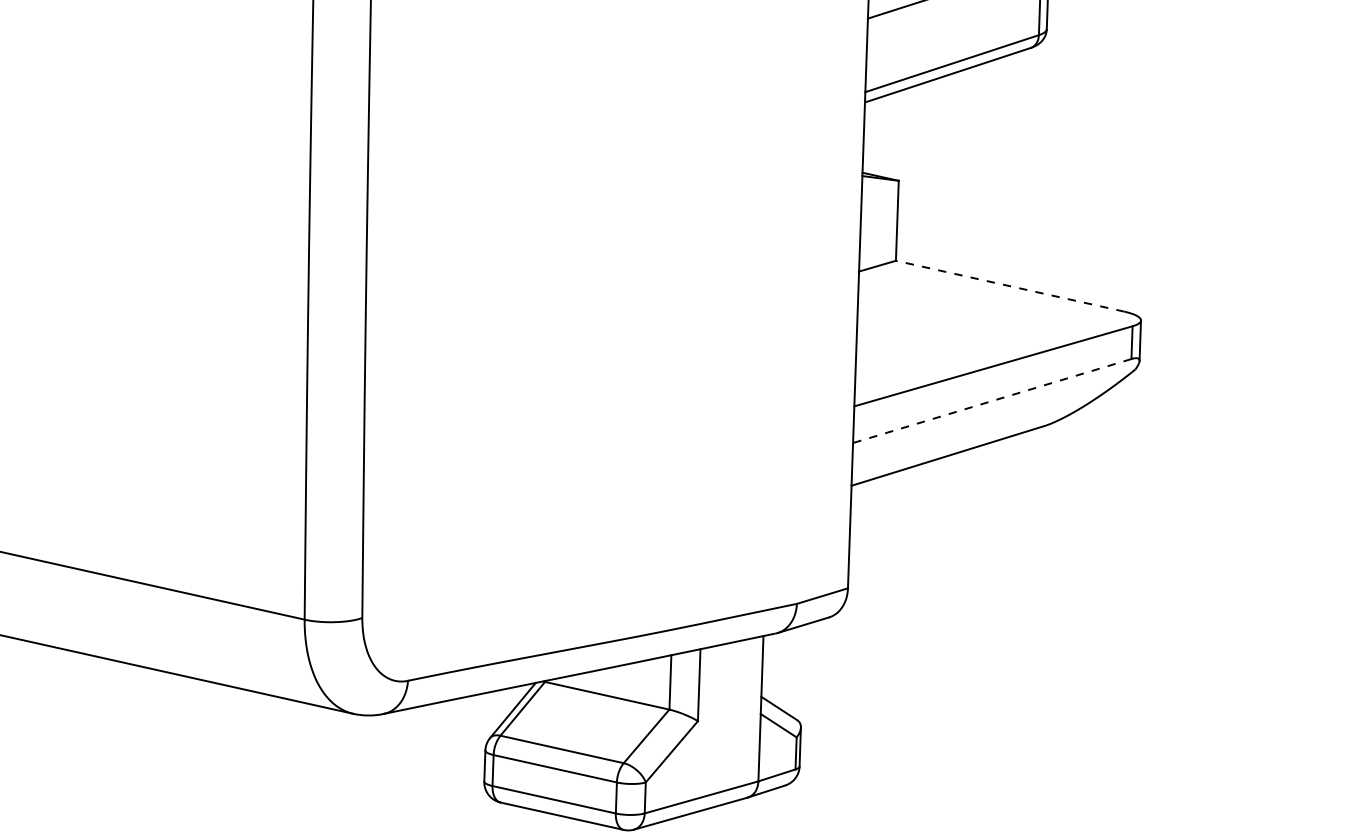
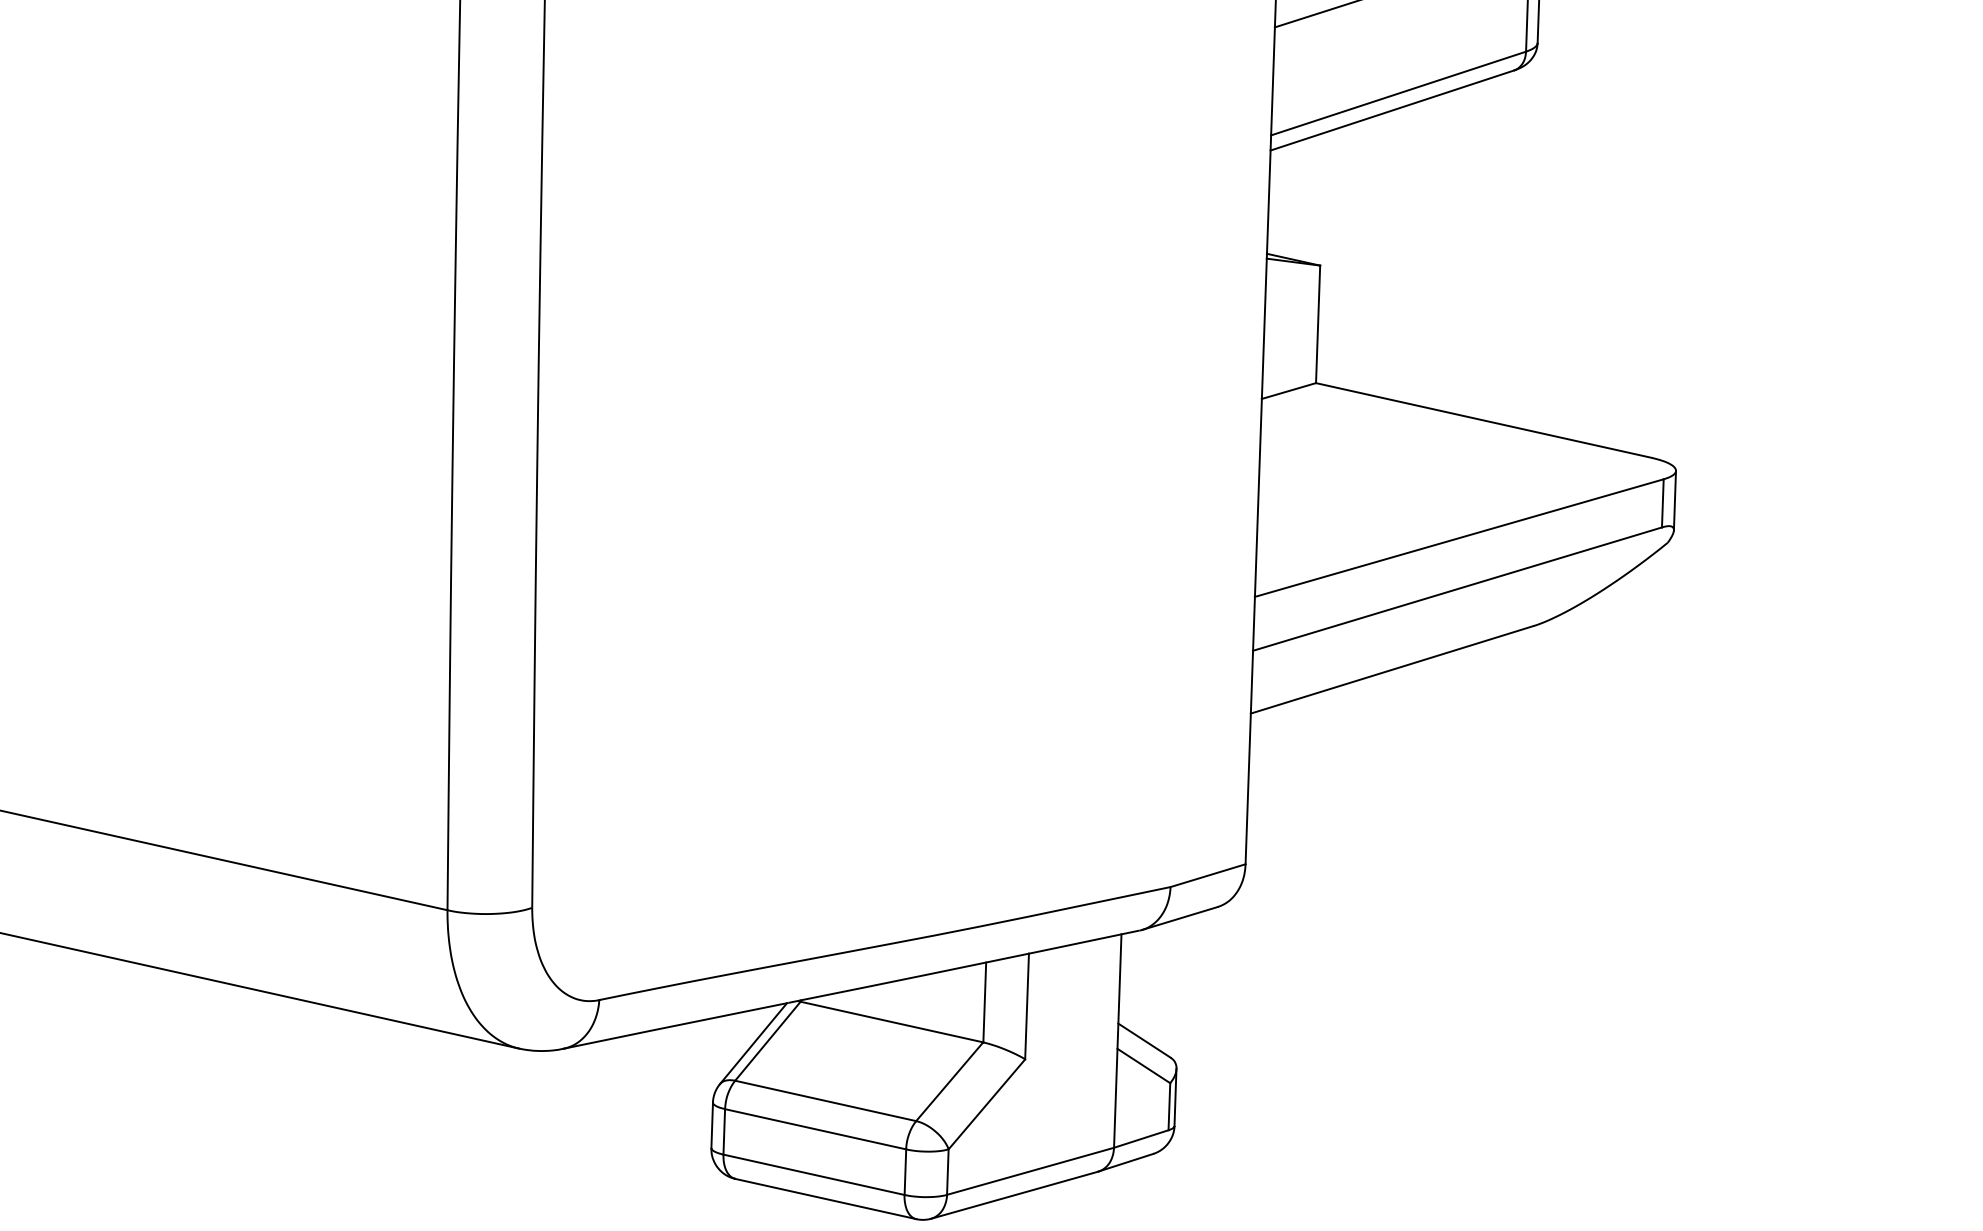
line: (1009, 286) -> (1482, 420), dashed -> solid
line: (991, 401) -> (1456, 589), dashed -> solid

